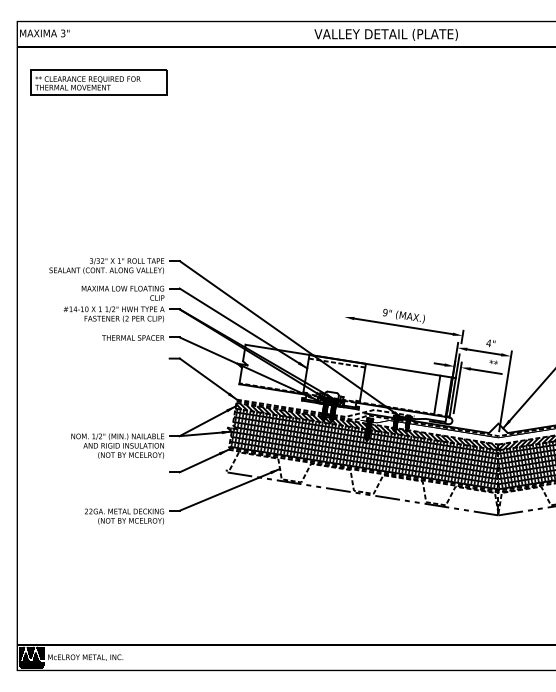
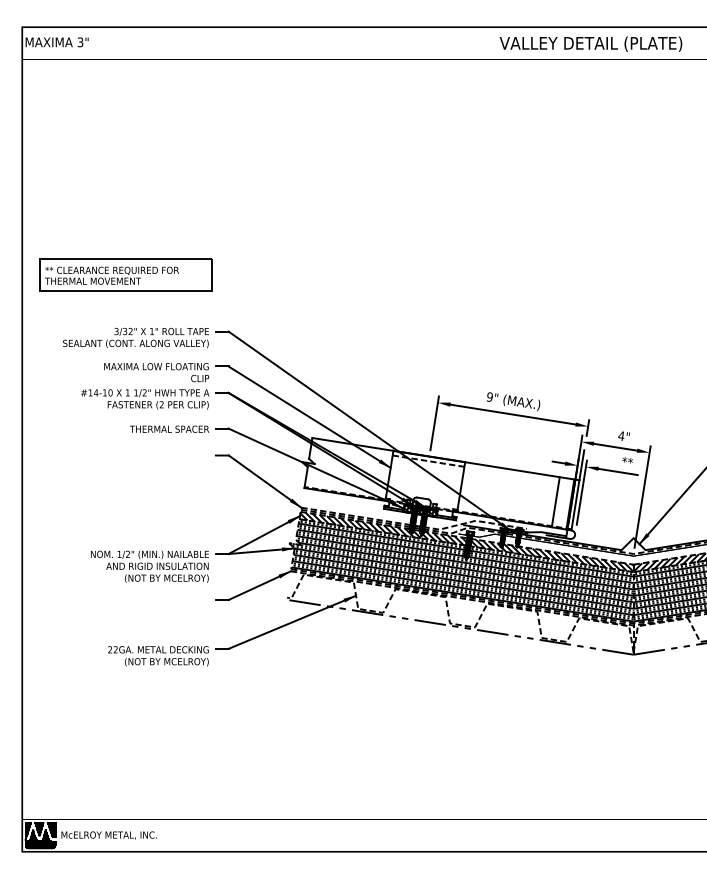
text: (385, 34) -> (590, 43), moved
part: (98, 82) -> (125, 274), moved
line: (341, 333) -> (434, 423), added

